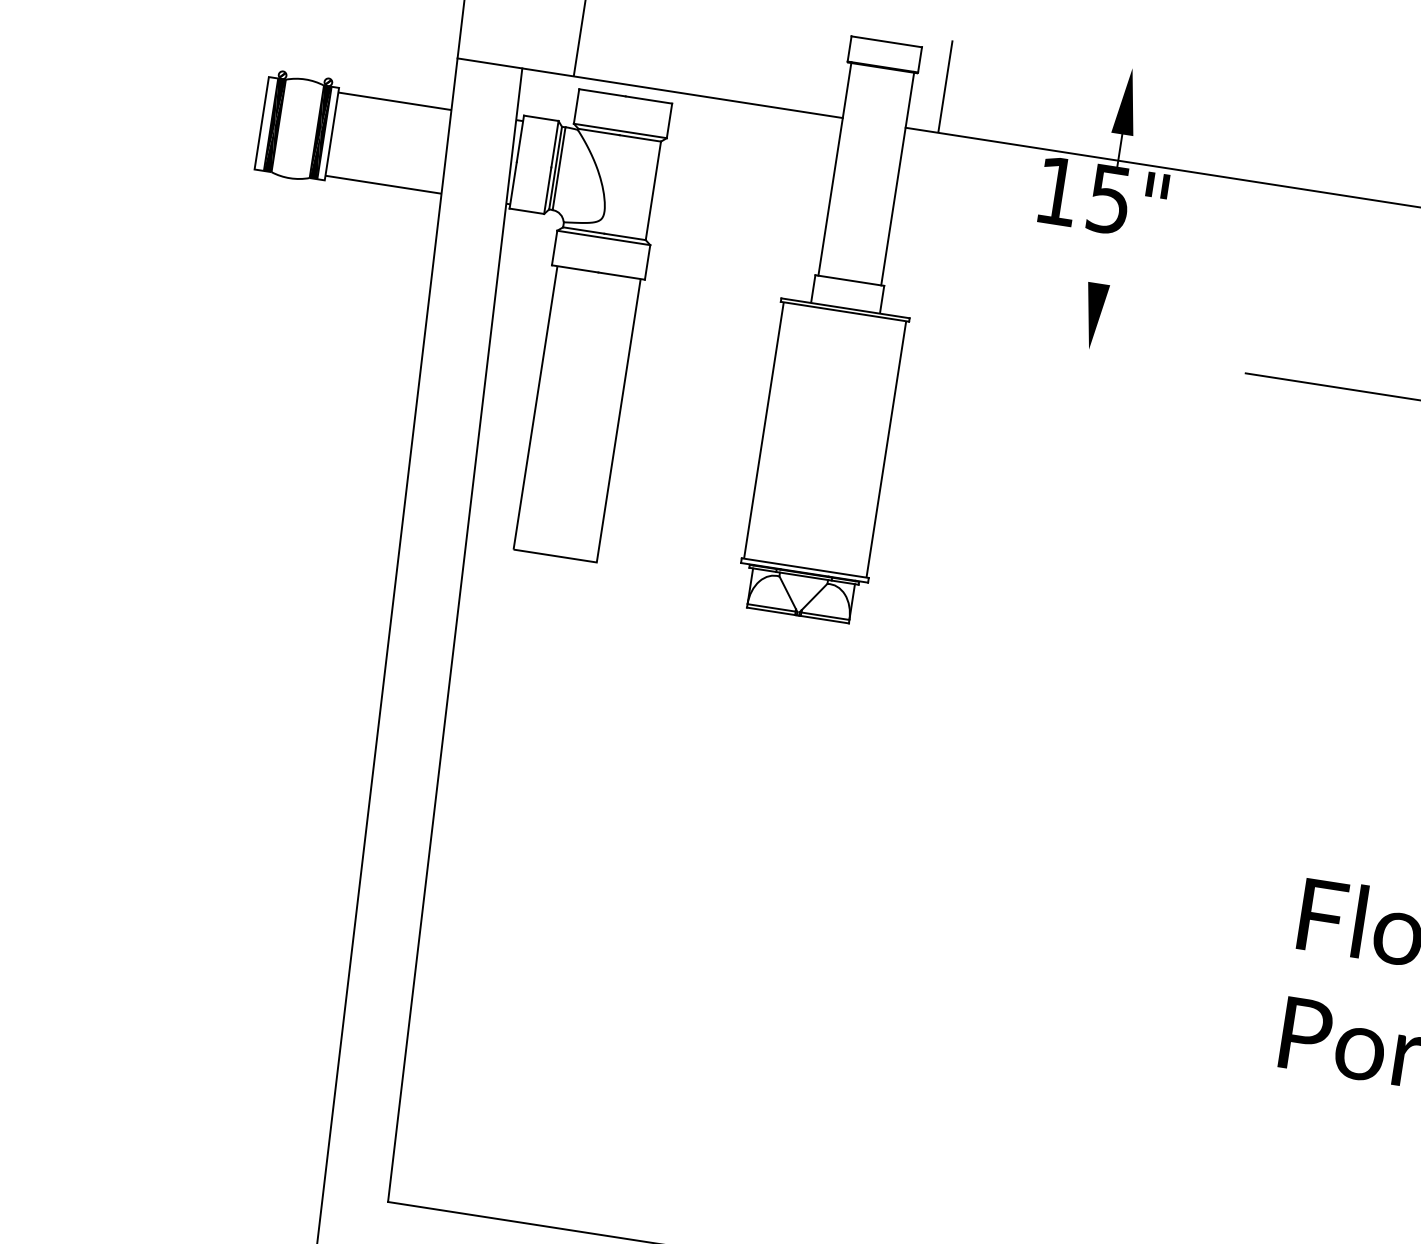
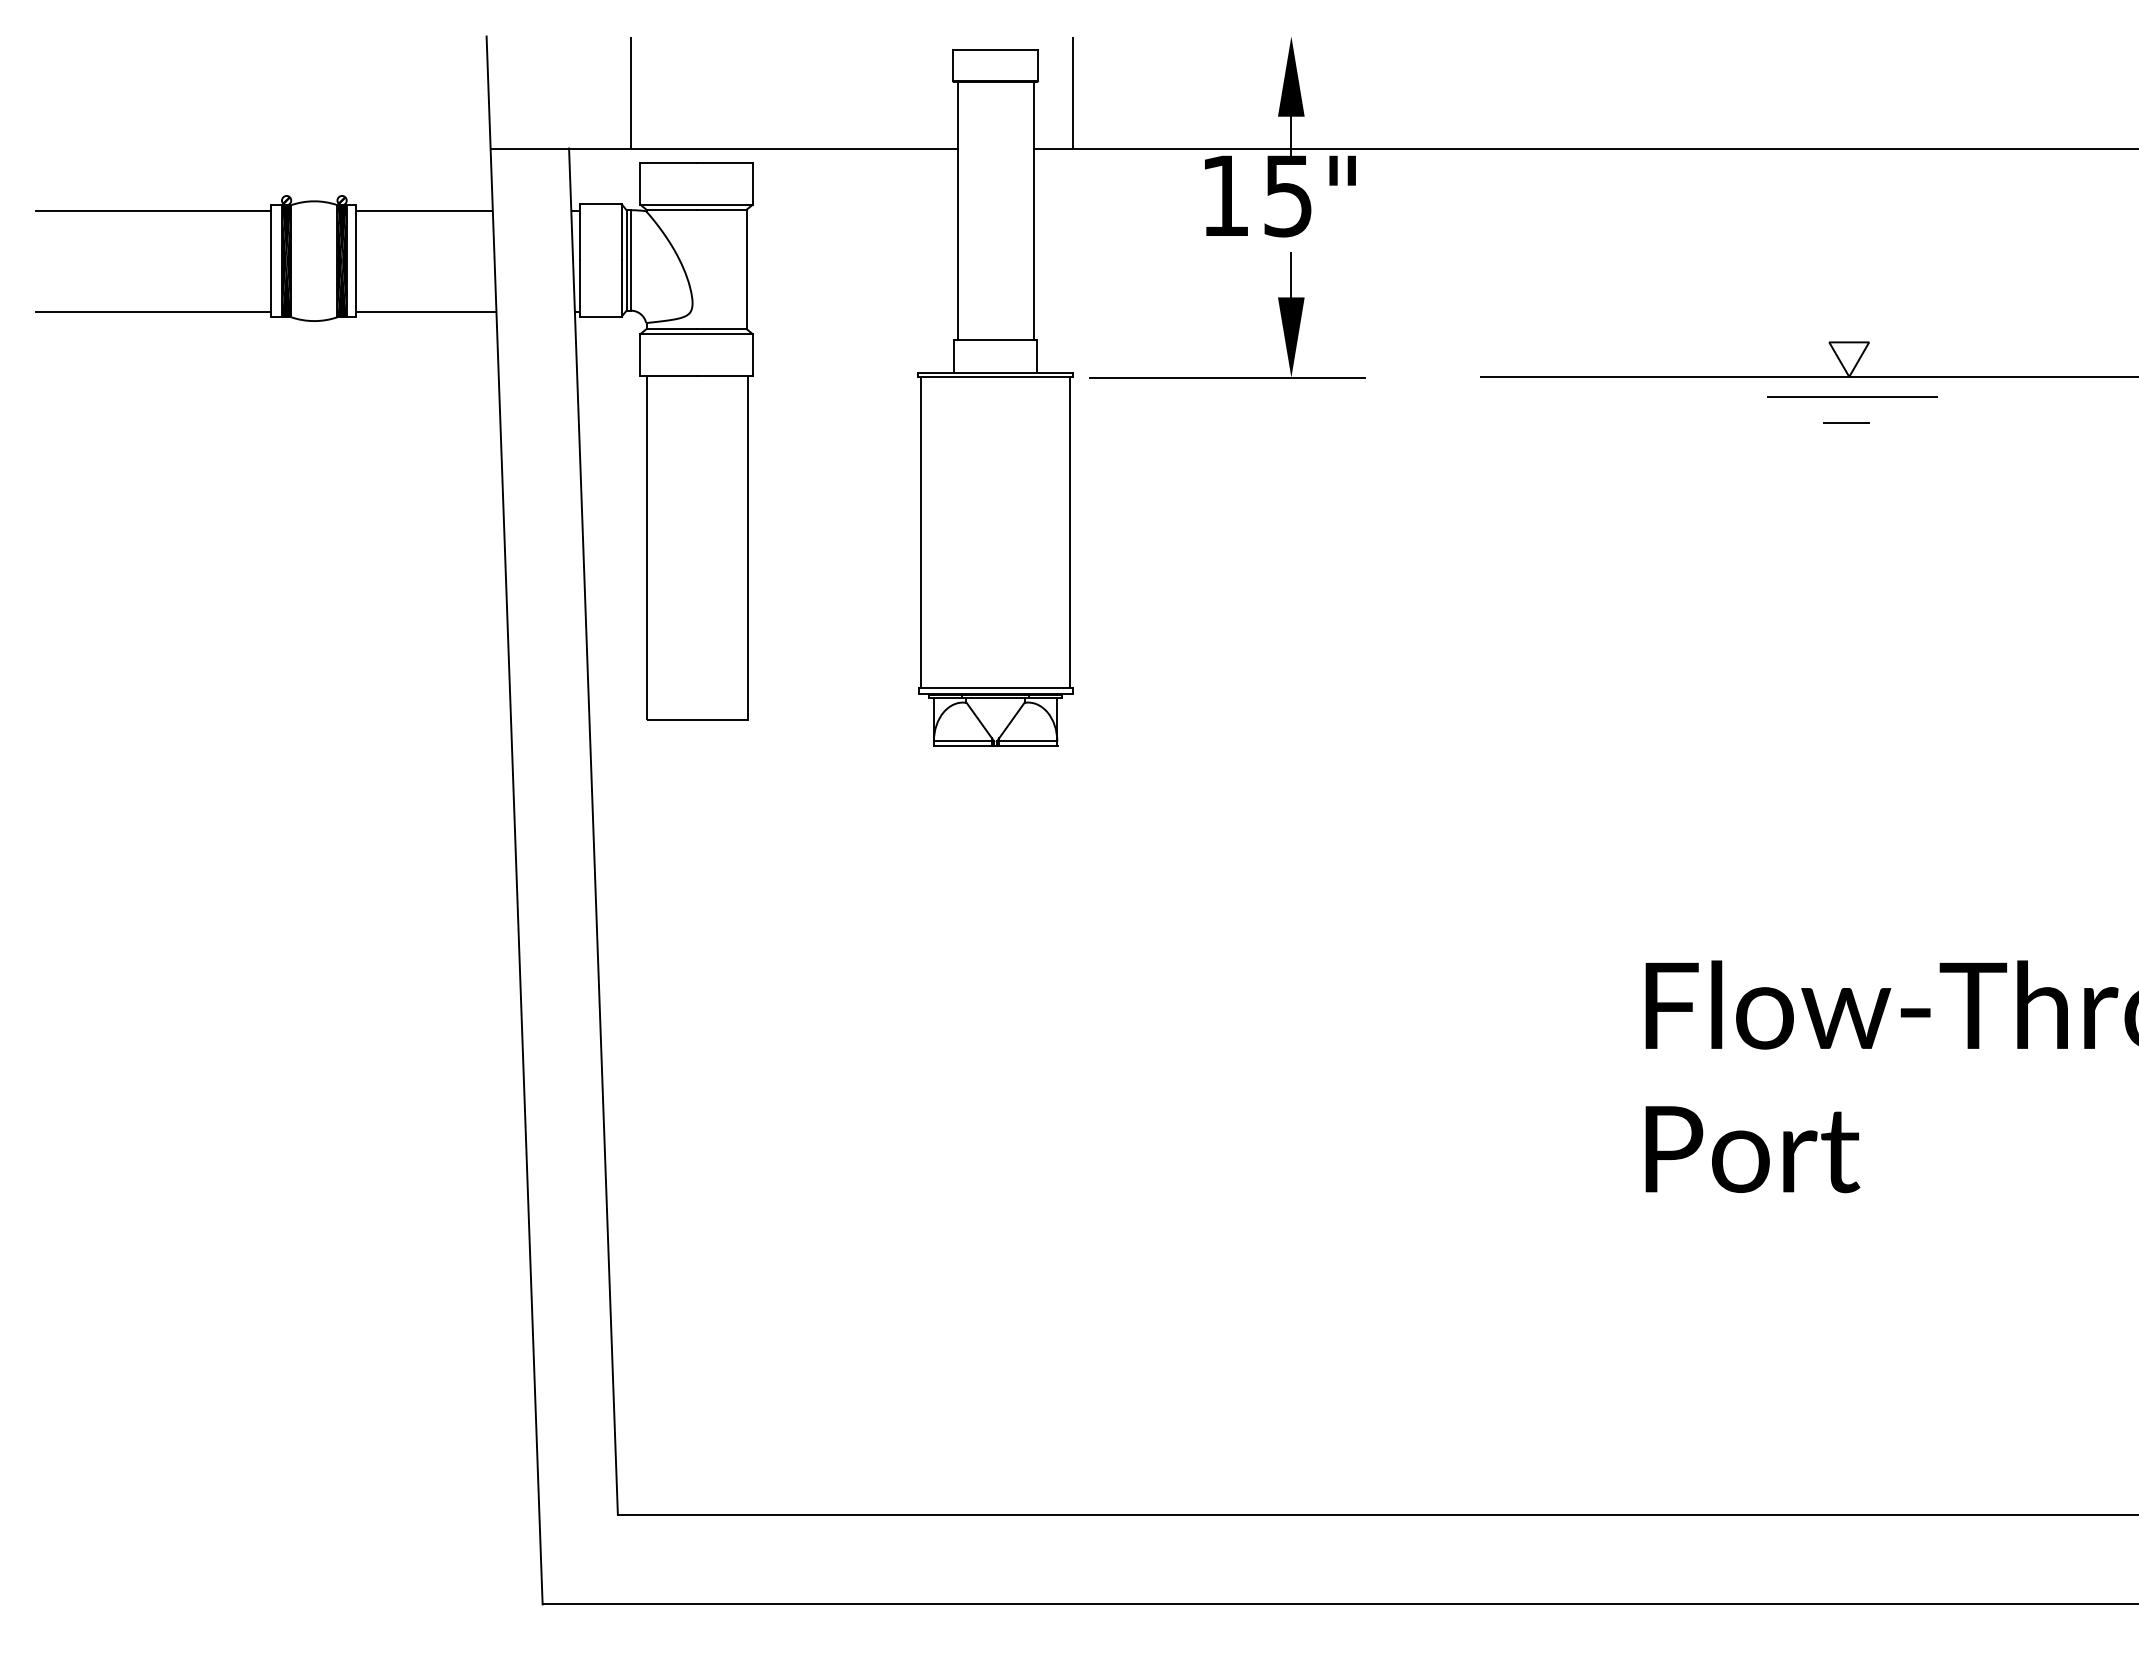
line: (170, 66) -> (152, 210), added
line: (157, 149) -> (152, 311), added
line: (1102, 264) -> (1291, 274), added
line: (1036, 341) -> (1227, 377), added

